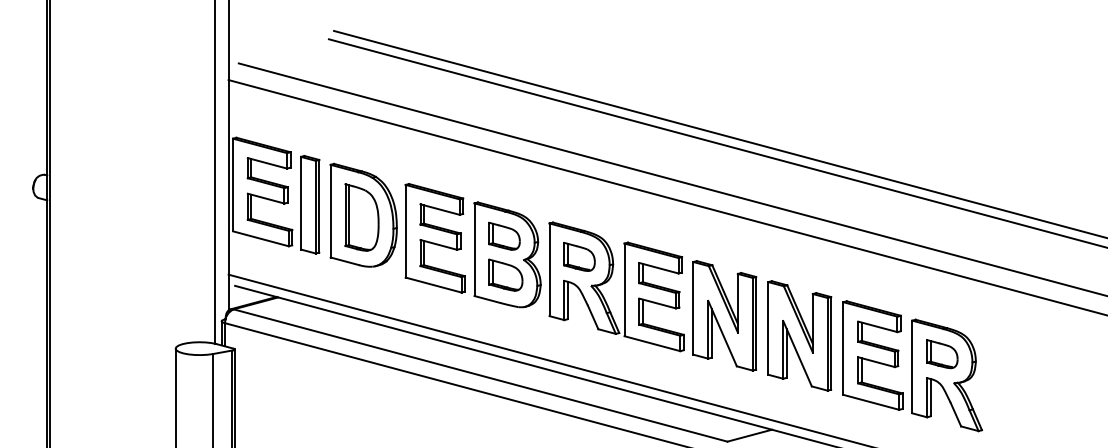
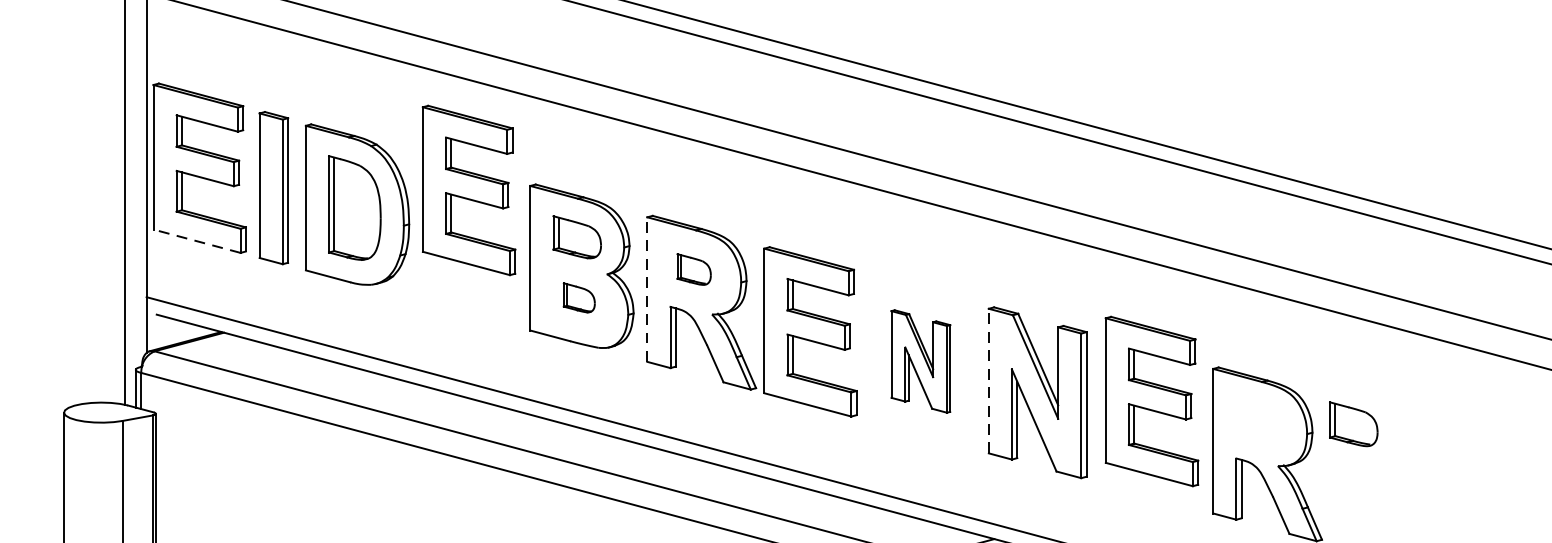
line: (260, 238) -> (196, 240), solid -> dashed
part: (434, 238) -> (467, 190), moved
part: (579, 256) -> (694, 268), size x0.7
line: (549, 269) -> (647, 289), solid -> dashed
part: (505, 274) -> (578, 296), size x0.6
part: (724, 315) -> (920, 360), size x0.6
line: (768, 327) -> (988, 379), solid -> dashed
part: (942, 354) -> (1354, 424), moved
part: (872, 355) -> (1151, 401), moved

